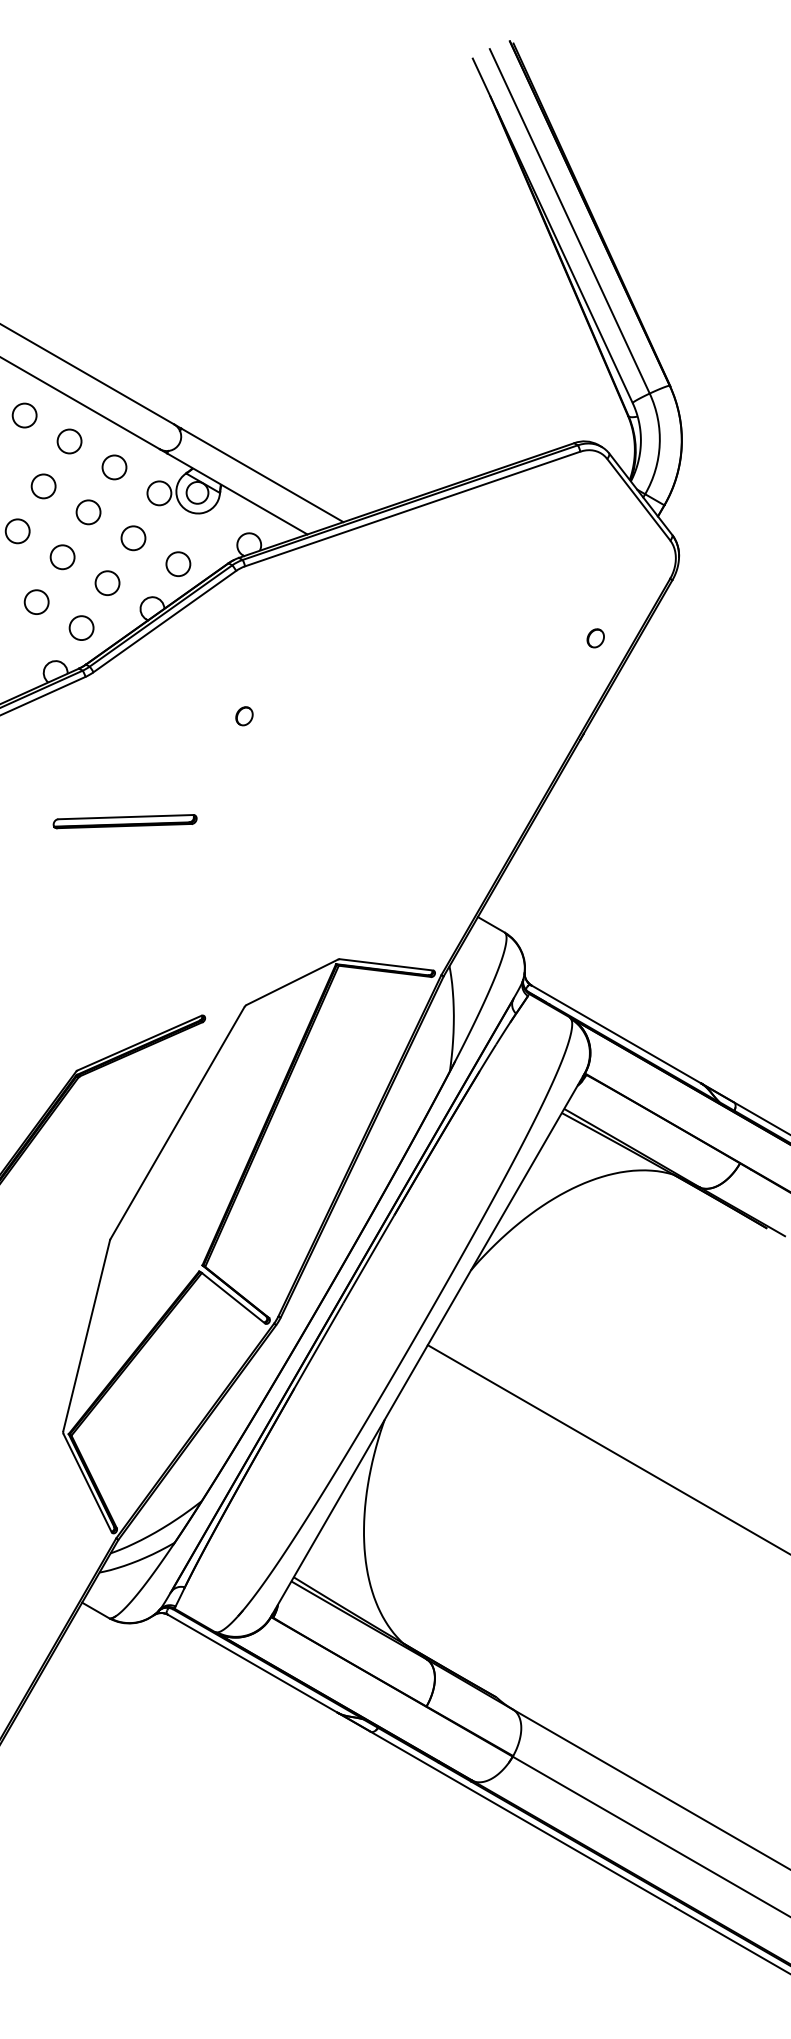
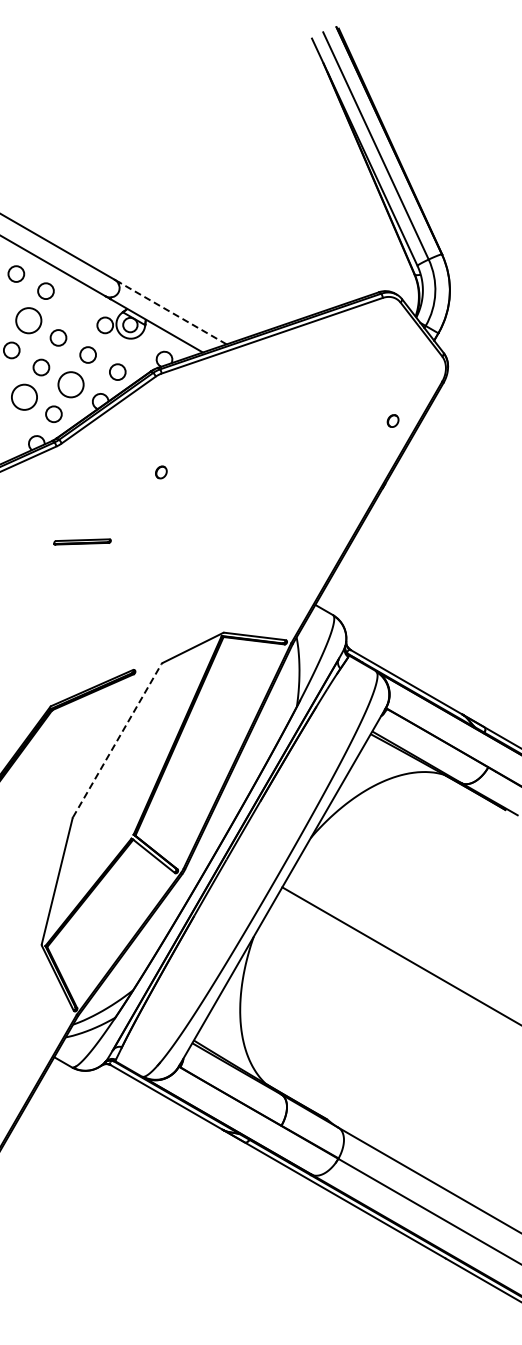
circle: (114, 466) -> (75, 307), removed
line: (262, 475) -> (173, 313), solid -> dashed
circle: (43, 485) -> (28, 320), size x1.6
circle: (106, 582) -> (70, 384), size x1.6
circle: (35, 601) -> (23, 396), size x1.6
part: (124, 820) -> (82, 541), size x0.6
line: (177, 1122) -> (117, 740), solid -> dashed

